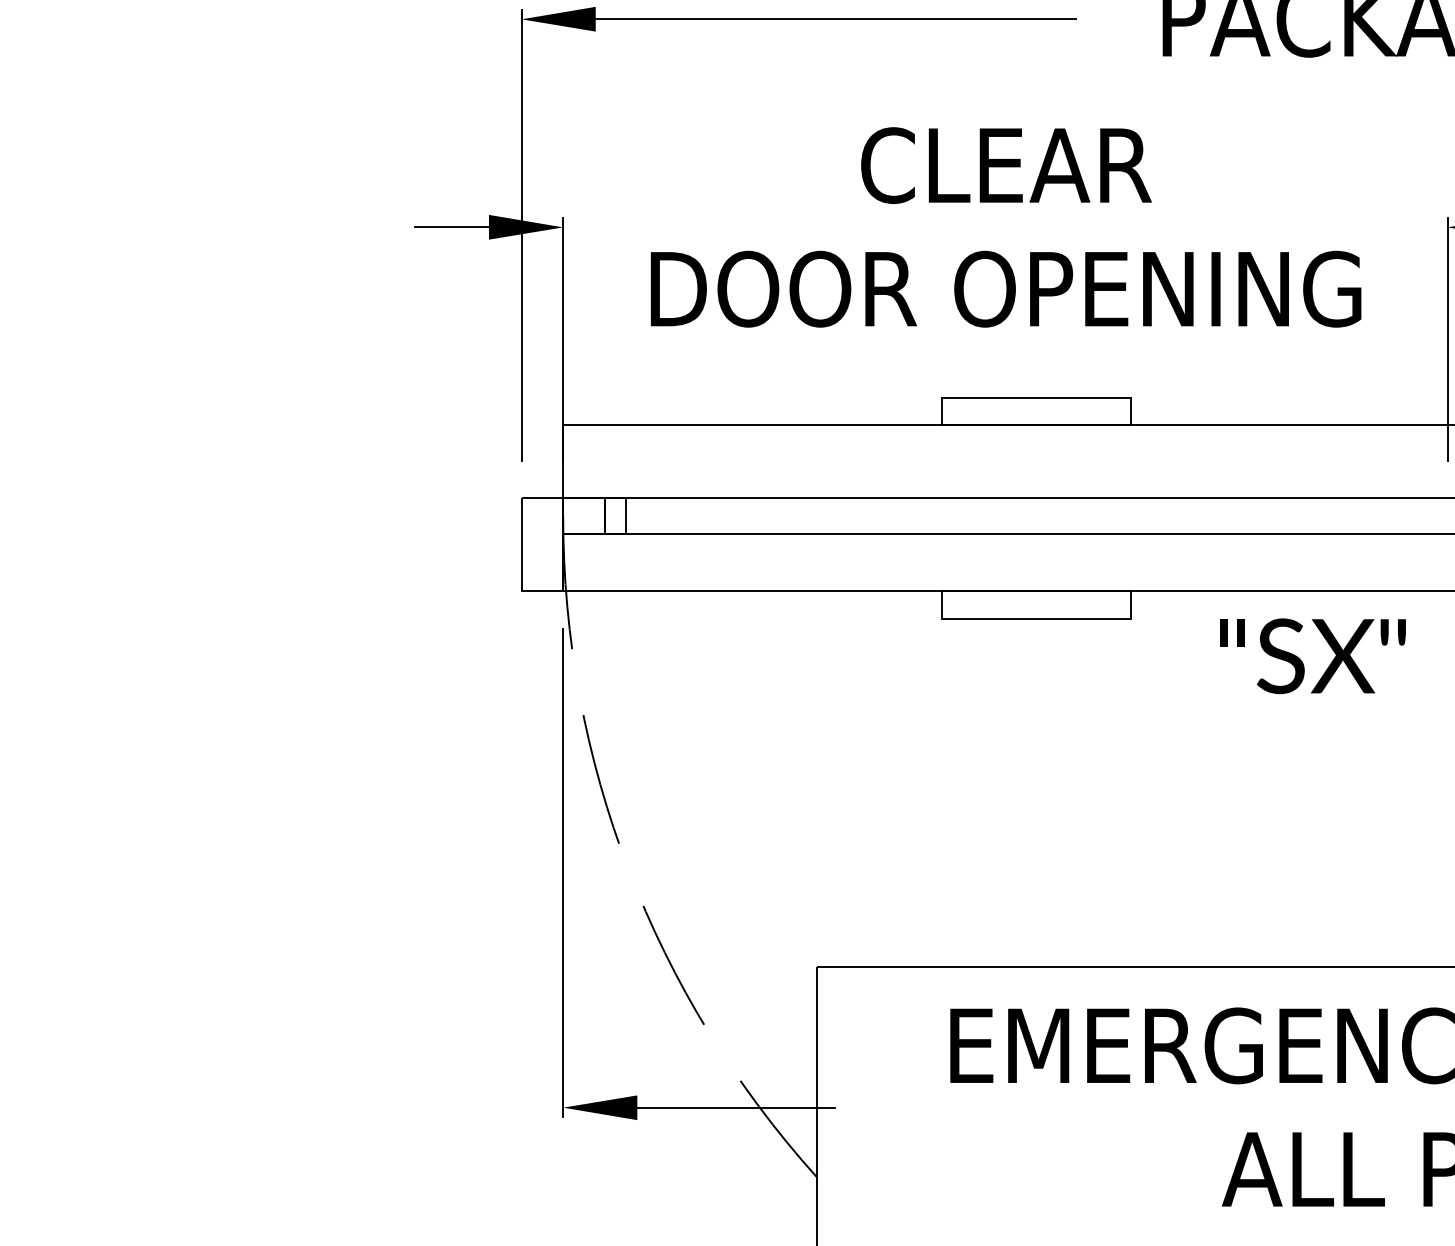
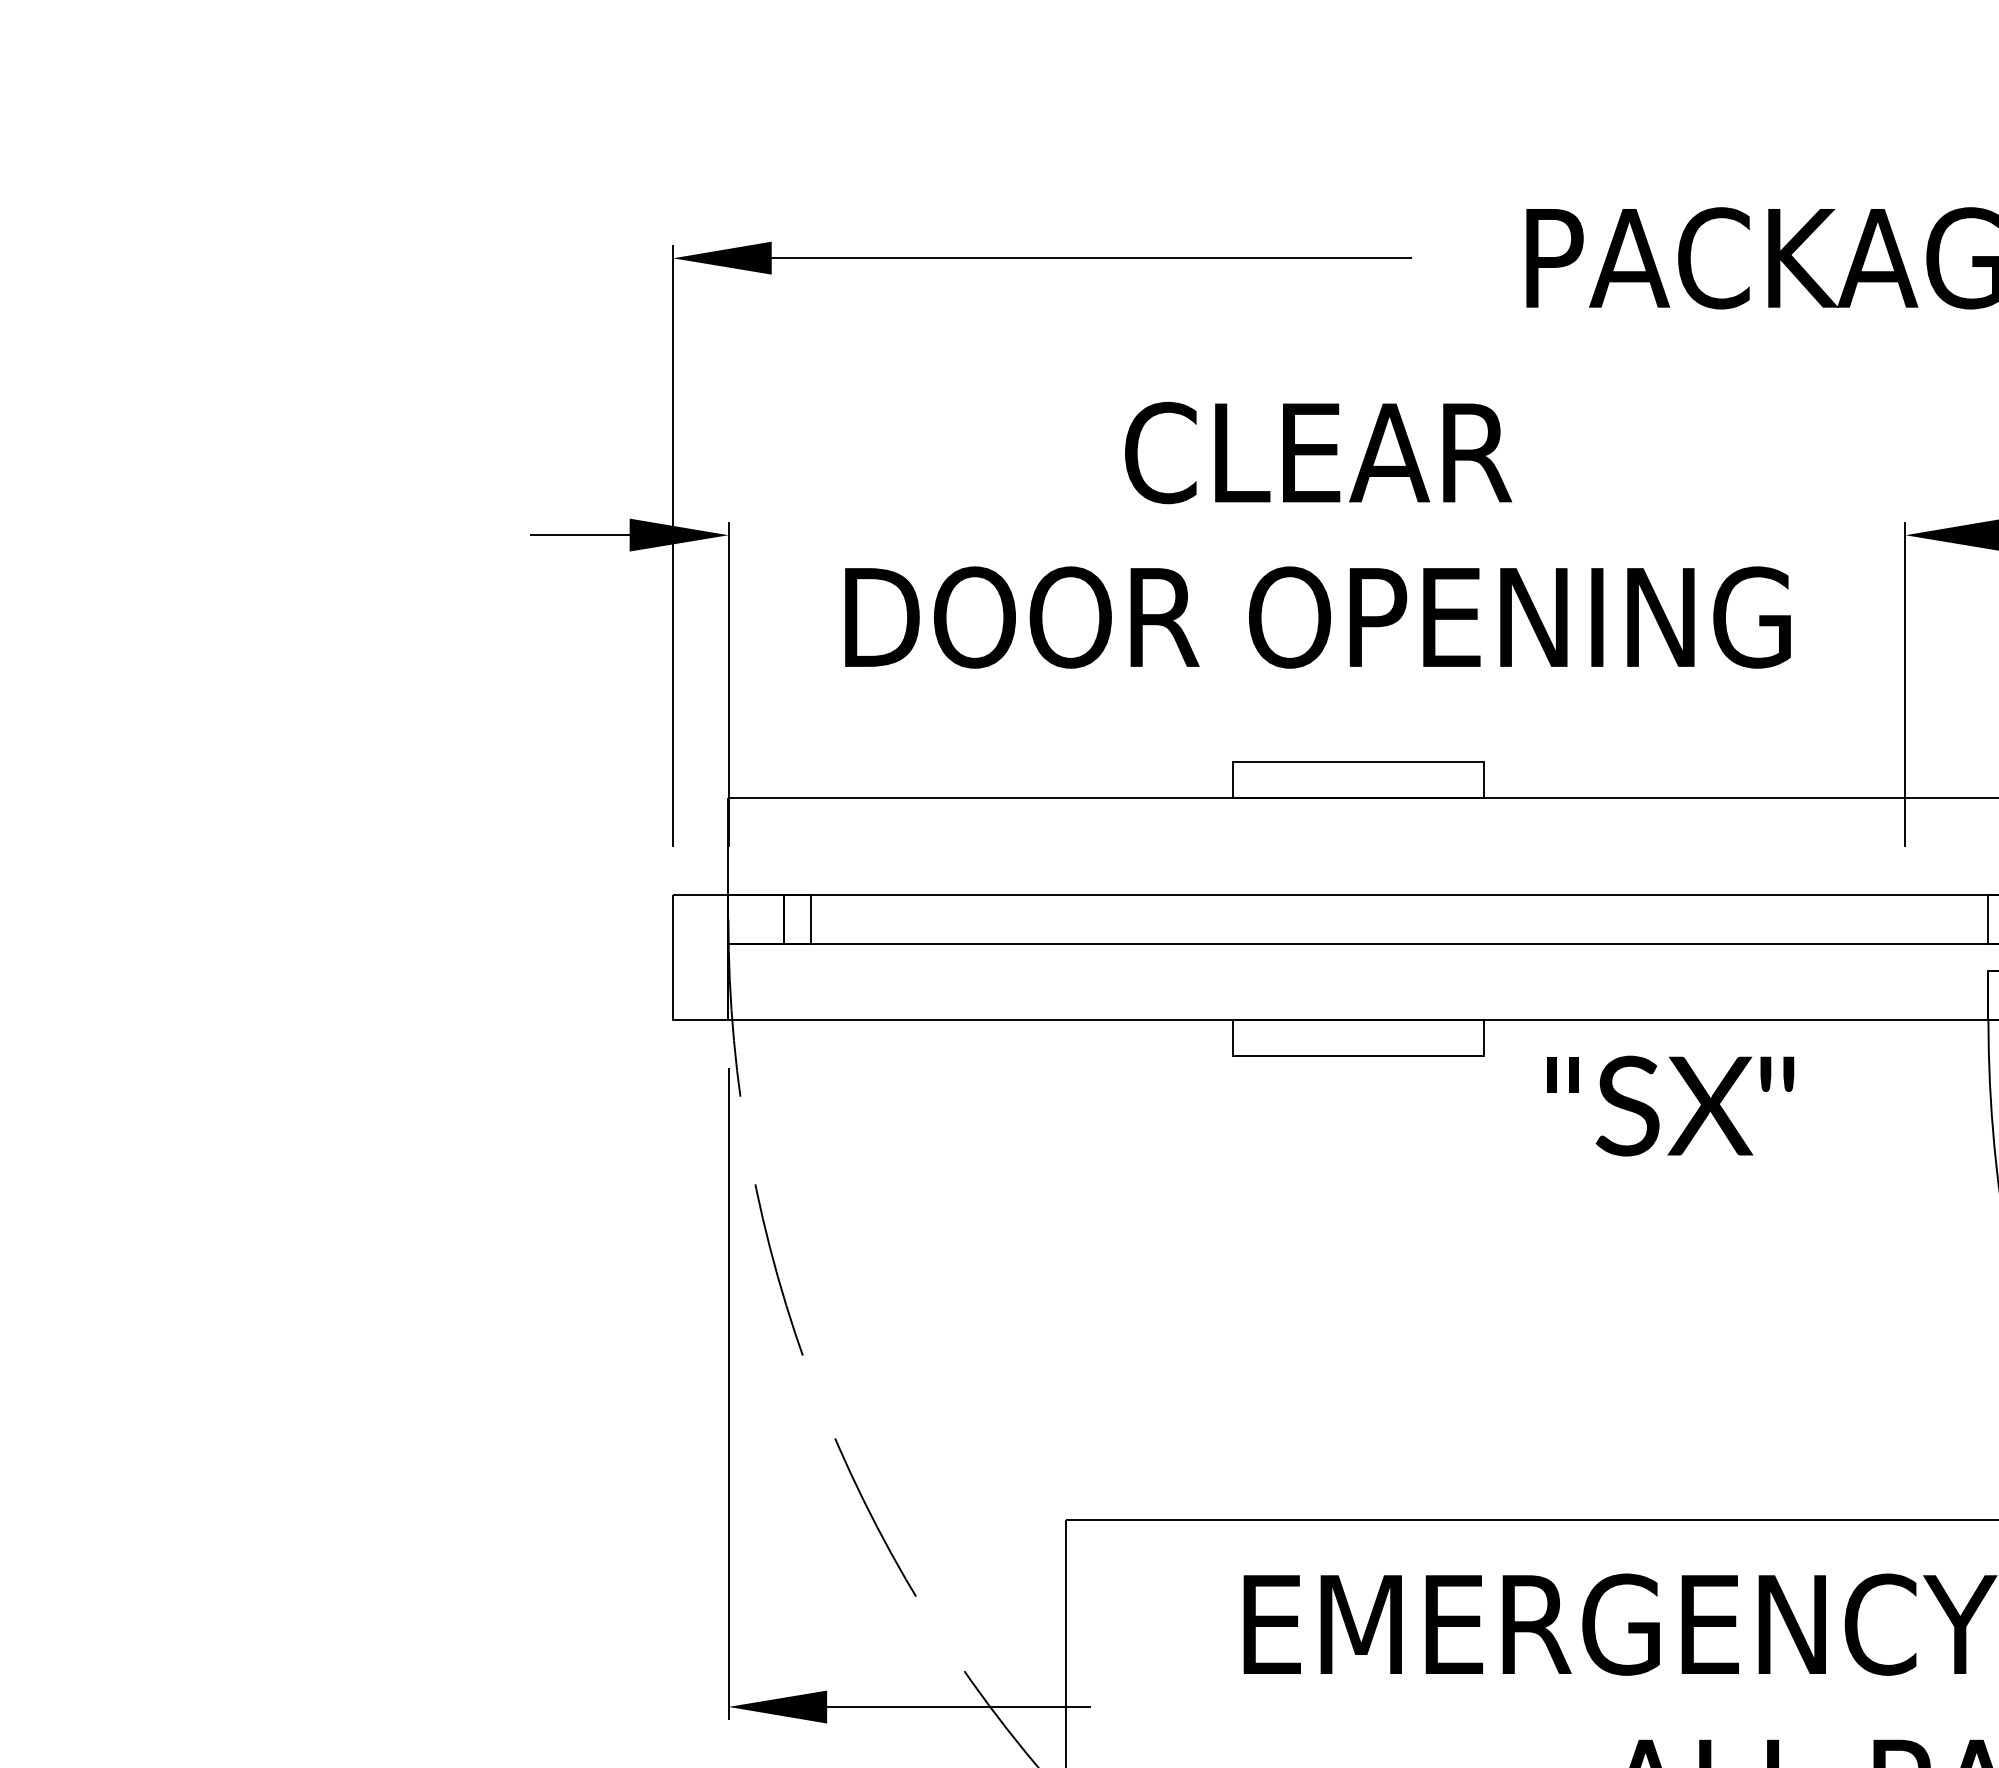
text: (1313, 655) -> (1670, 1105), moved

